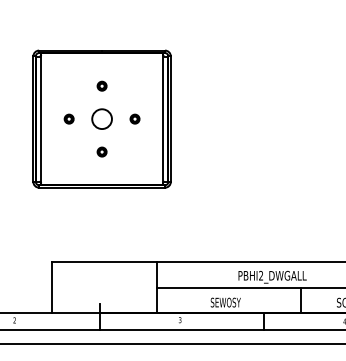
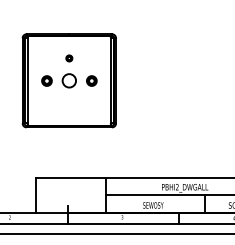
part: (68, 118) -> (46, 80), size x1.6
part: (134, 118) -> (91, 80), size x1.6
part: (102, 152) -> (69, 103), removed

